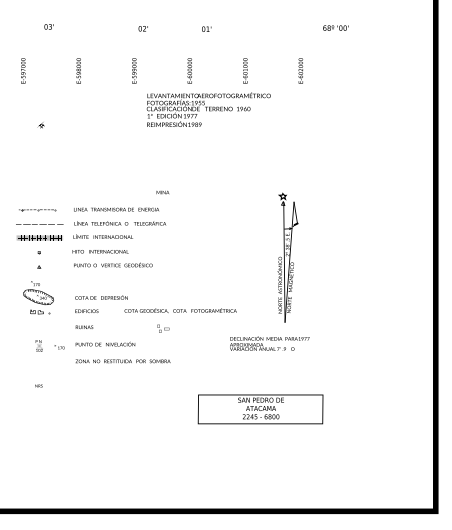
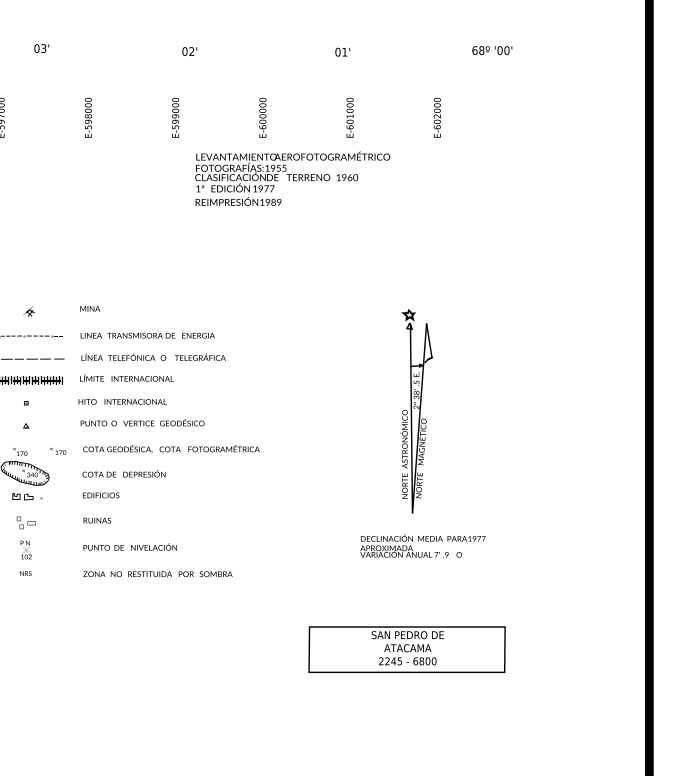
text: (206, 28) -> (342, 51), moved
part: (40, 125) -> (28, 311), moved
text: (162, 192) -> (89, 308), moved
text: (180, 310) -> (171, 448), moved
part: (163, 328) -> (26, 522), moved
text: (269, 343) -> (422, 546), moved
text: (59, 347) -> (58, 451), moved
text: (38, 385) -> (25, 572), moved
text: (260, 409) -> (406, 649), moved

